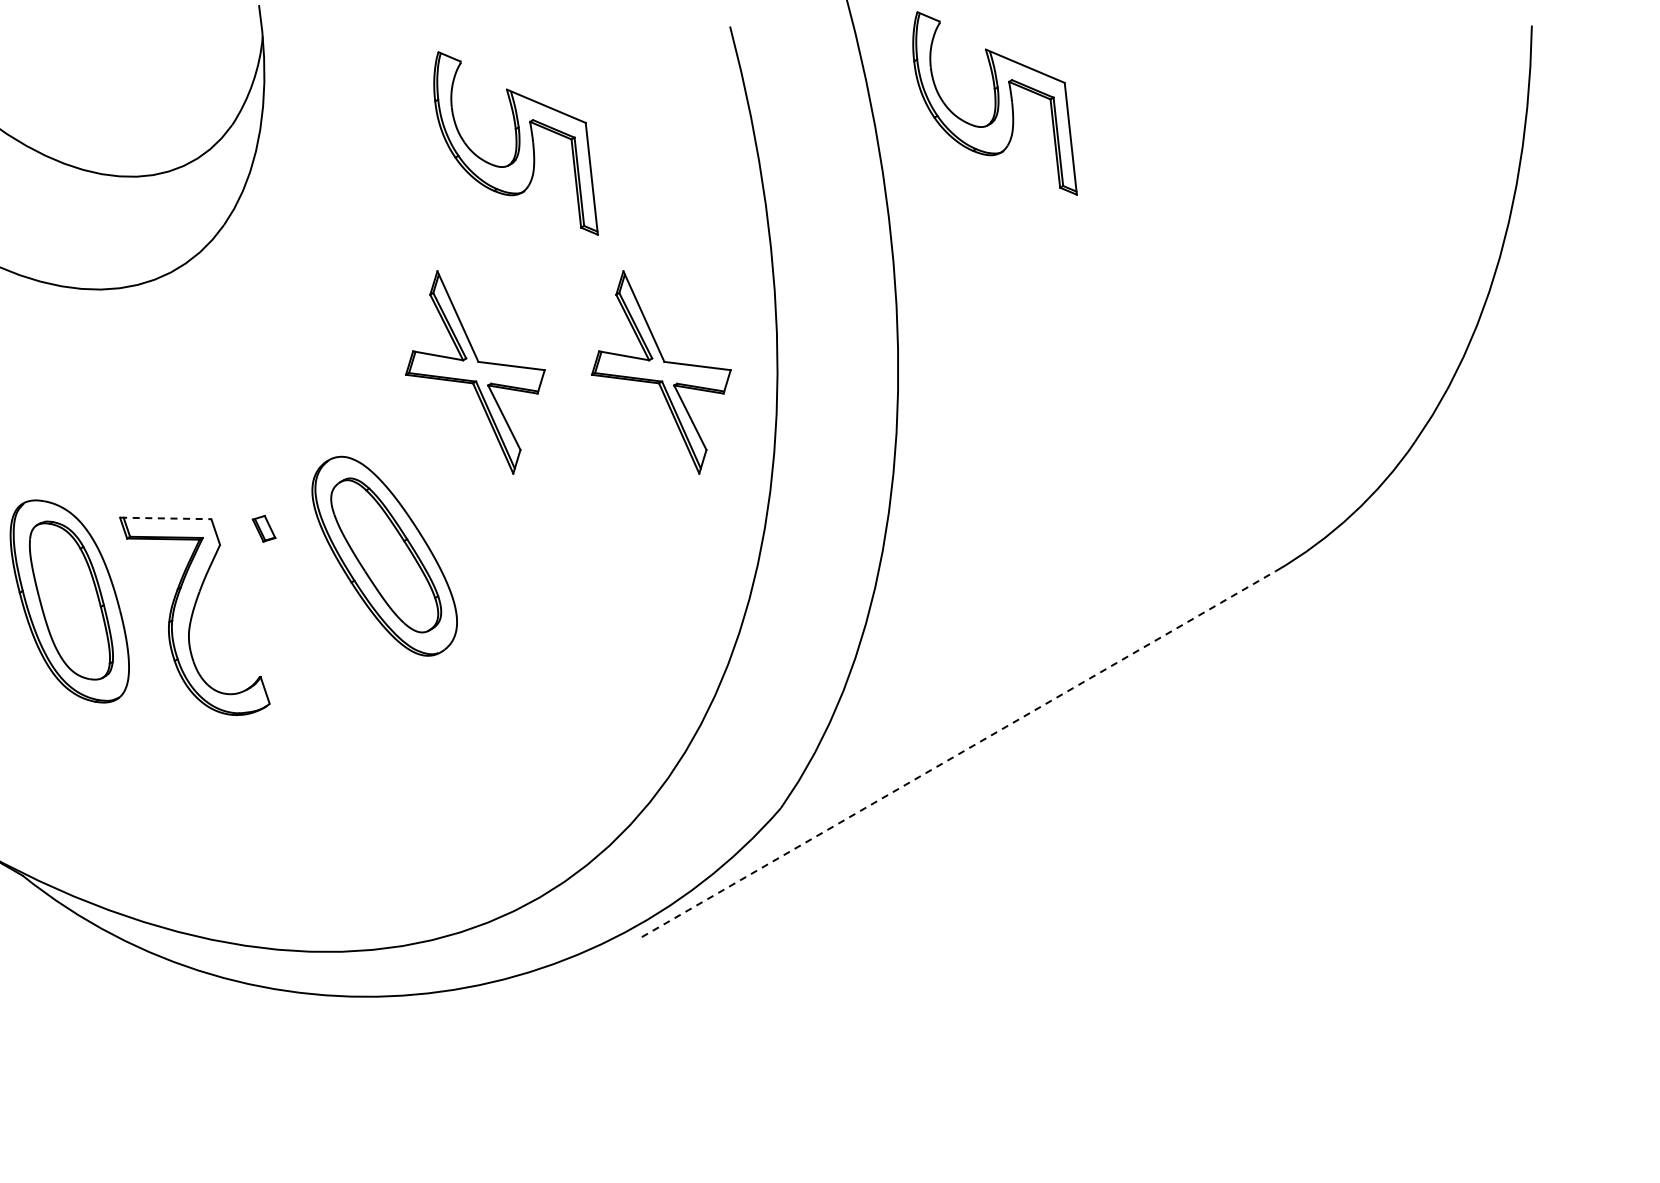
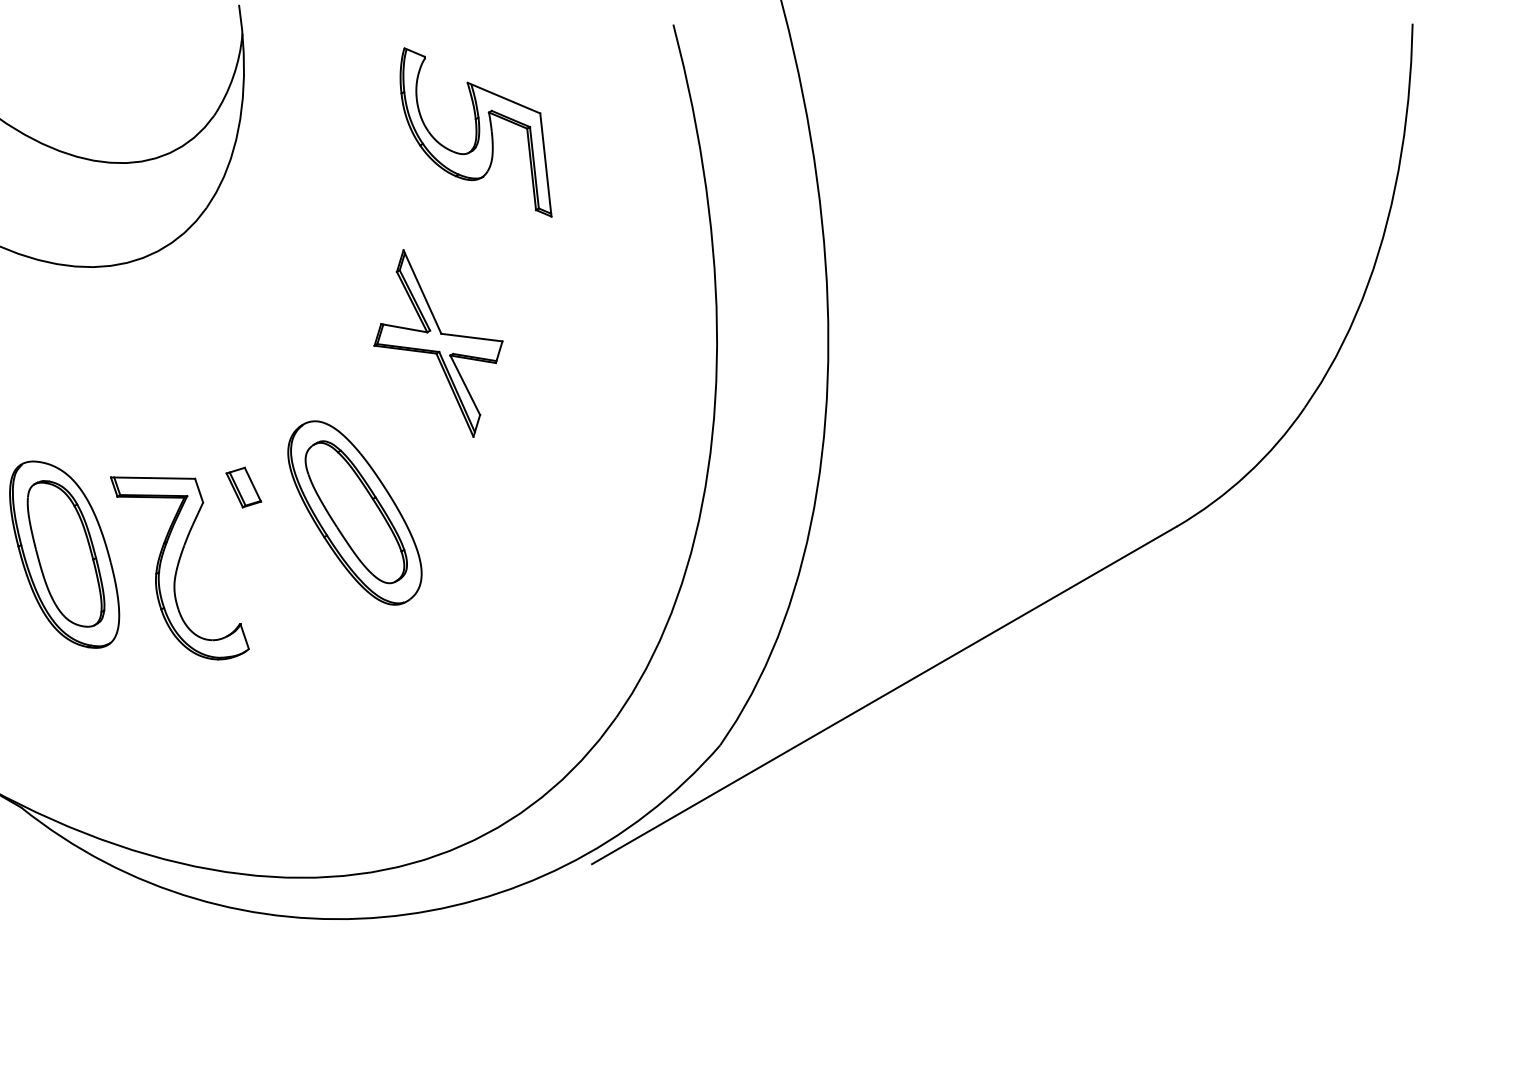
part: (994, 103) -> (917, 95), removed
part: (661, 372) -> (610, 343), removed
line: (165, 518) -> (152, 478), dashed -> solid
part: (263, 528) -> (243, 487), size x1.67
line: (958, 754) -> (883, 695), dashed -> solid

